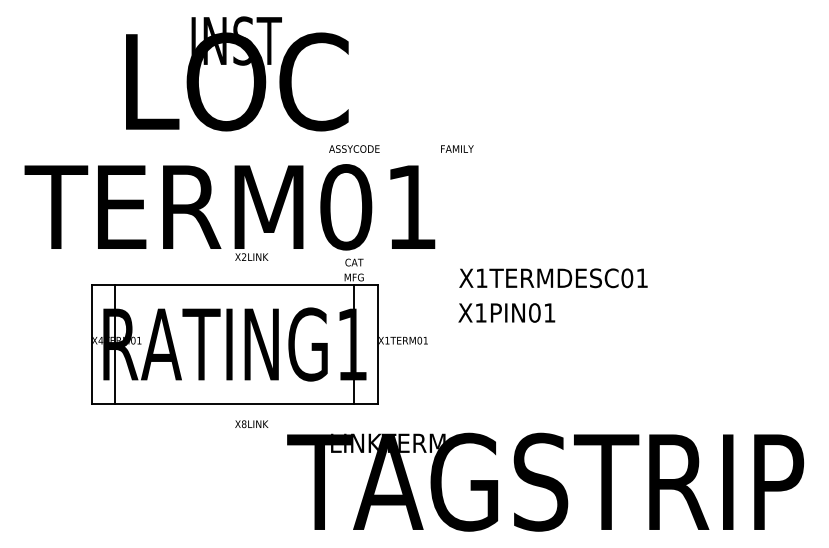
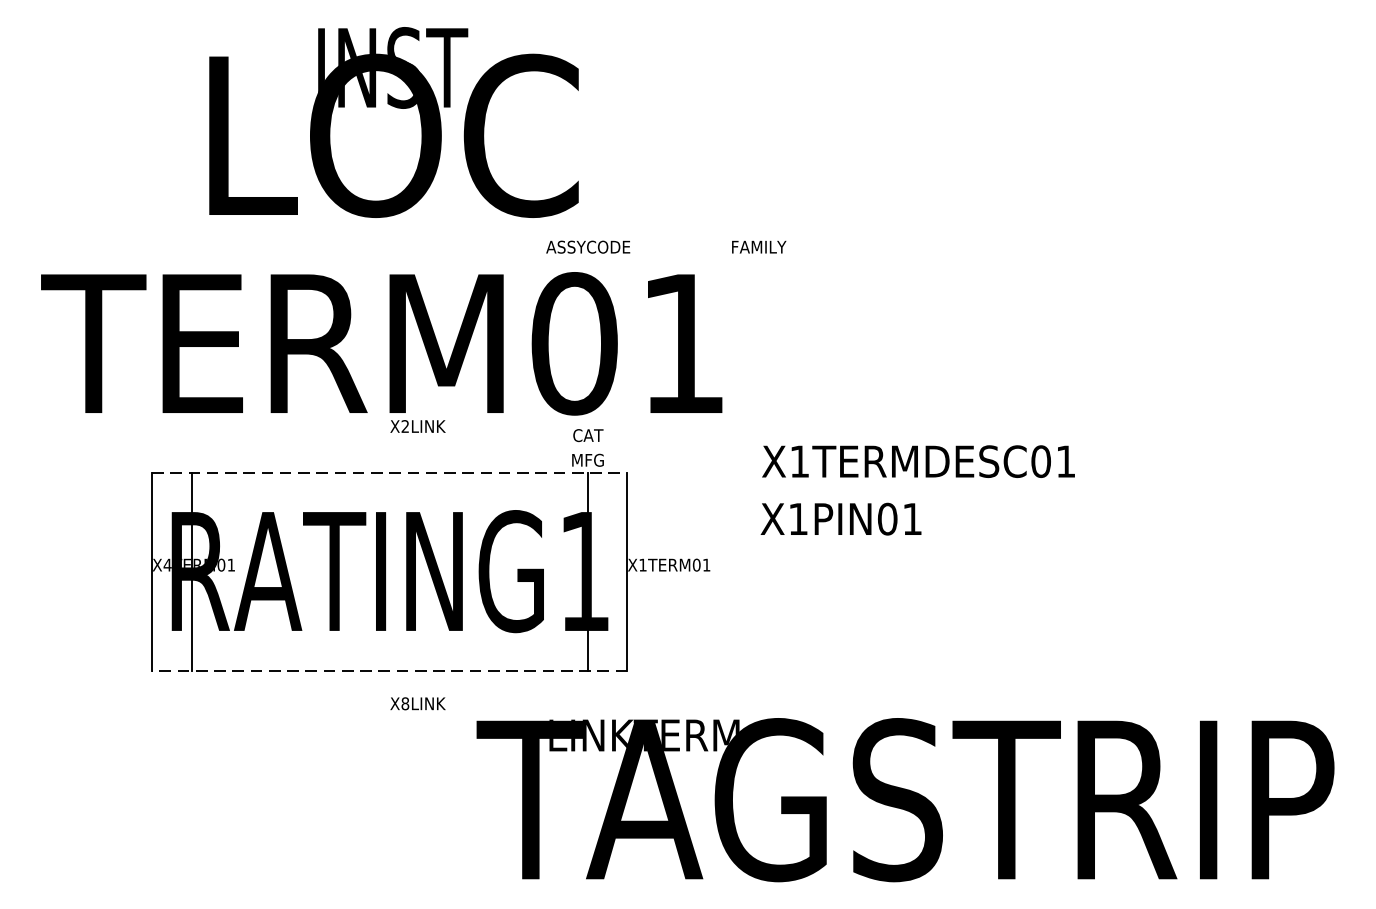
line: (235, 284) -> (390, 471), solid -> dashed
line: (234, 404) -> (389, 671), solid -> dashed

